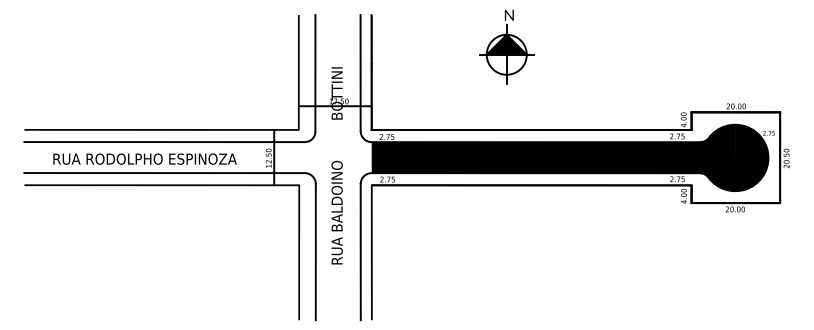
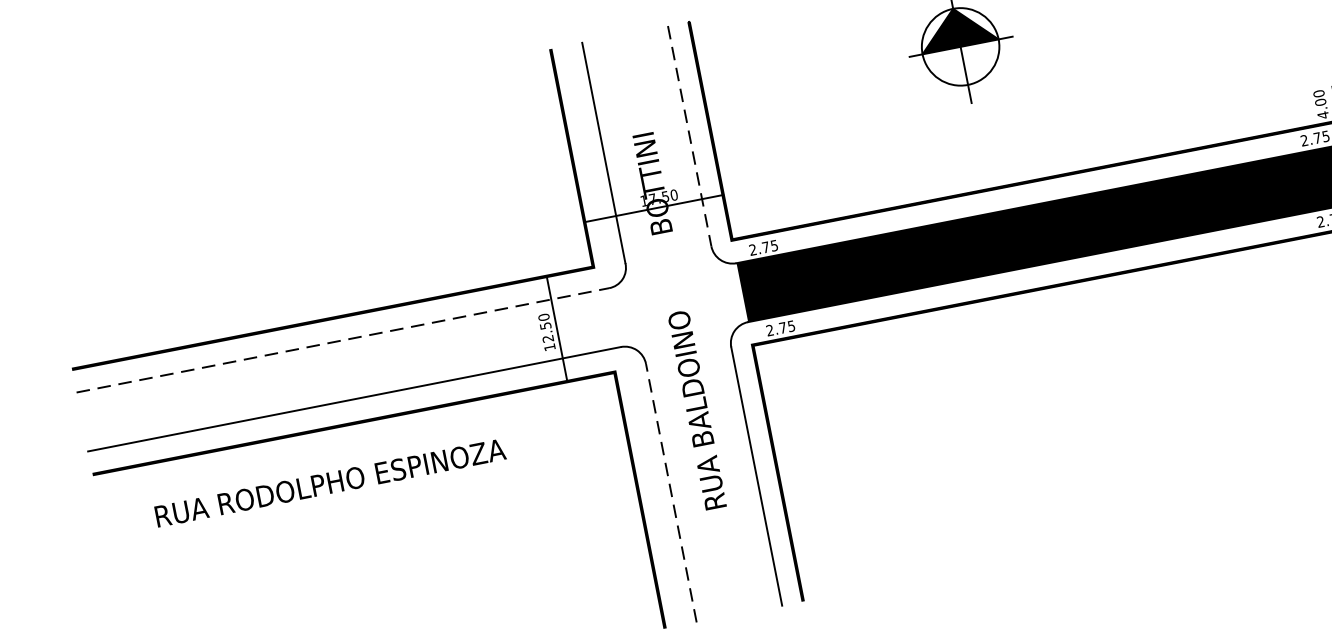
line: (360, 73) -> (689, 136), solid -> dashed
line: (165, 142) -> (344, 340), solid -> dashed
text: (144, 158) -> (329, 482), moved
line: (315, 251) -> (670, 491), solid -> dashed

